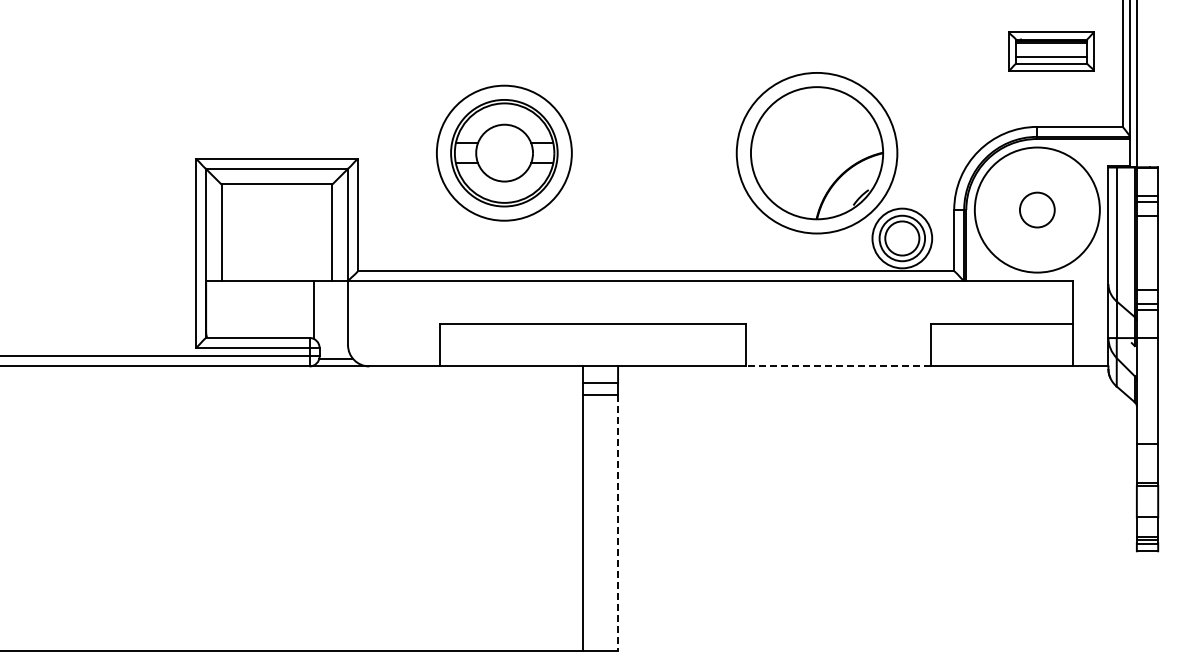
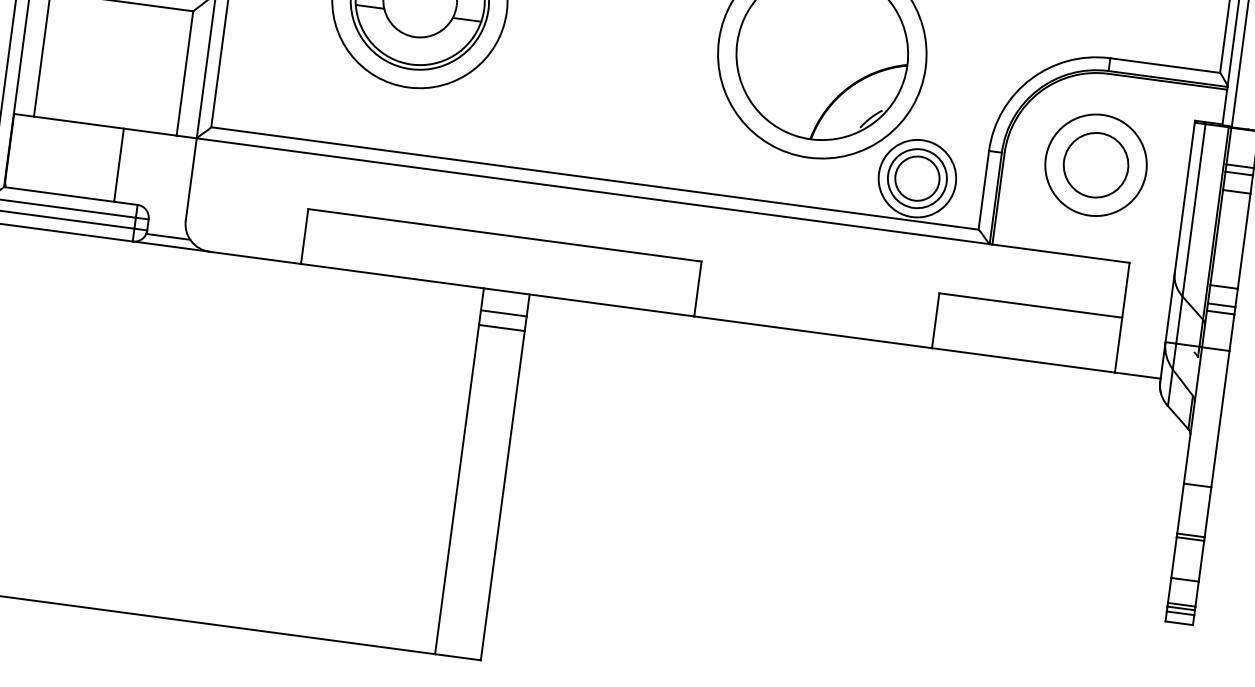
circle: (1037, 209) -> (1096, 164), size x0.62
circle: (1037, 209) -> (1096, 164), size x1.43
line: (314, 309) -> (119, 165), moved
line: (837, 366) -> (812, 332), dashed -> solid
line: (618, 522) -> (503, 495), dashed -> solid

